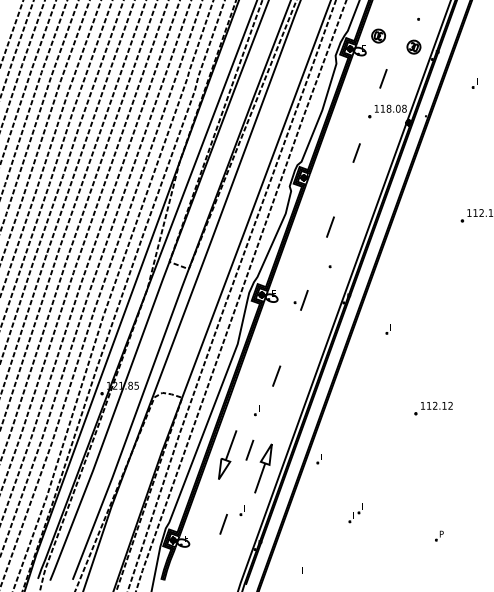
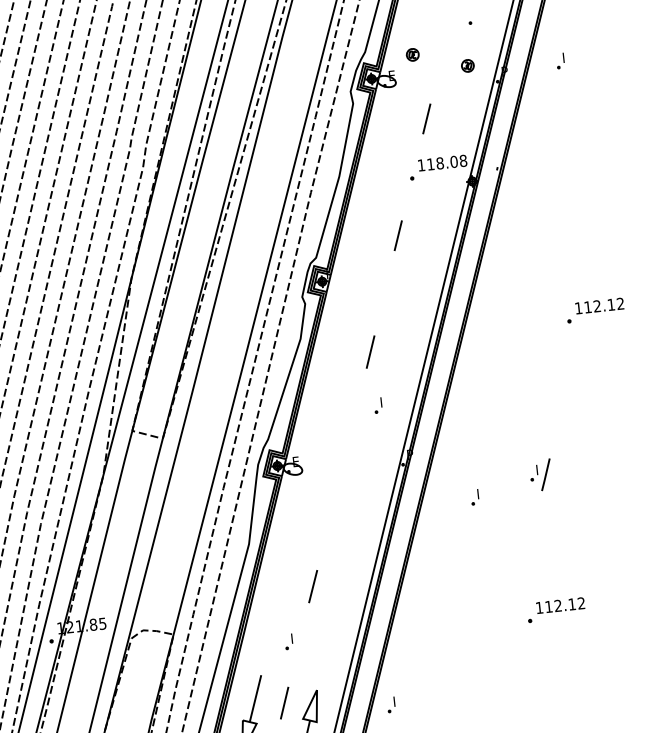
part: (378, 35) -> (412, 54), size x0.6
part: (413, 46) -> (467, 65), size x0.6
part: (474, 83) -> (560, 61), moved
part: (300, 300) -> (540, 475), moved

